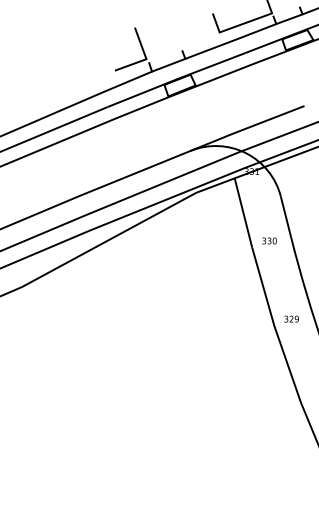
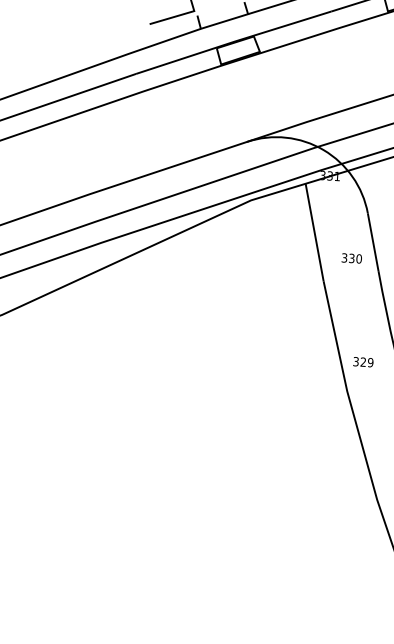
text: (269, 240) -> (351, 257), moved
text: (291, 318) -> (363, 361), moved

